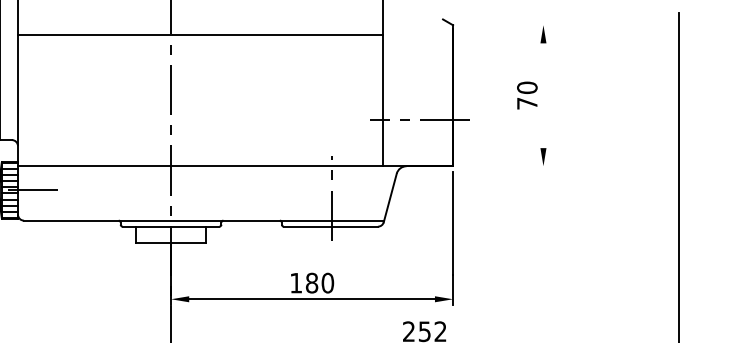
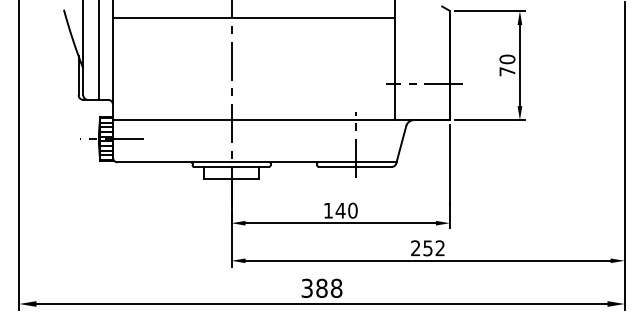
line: (504, 24) -> (489, 10), added
line: (542, 95) -> (519, 65), added
line: (504, 166) -> (489, 120), added
text: (311, 282) -> (340, 210), 180 -> 140

